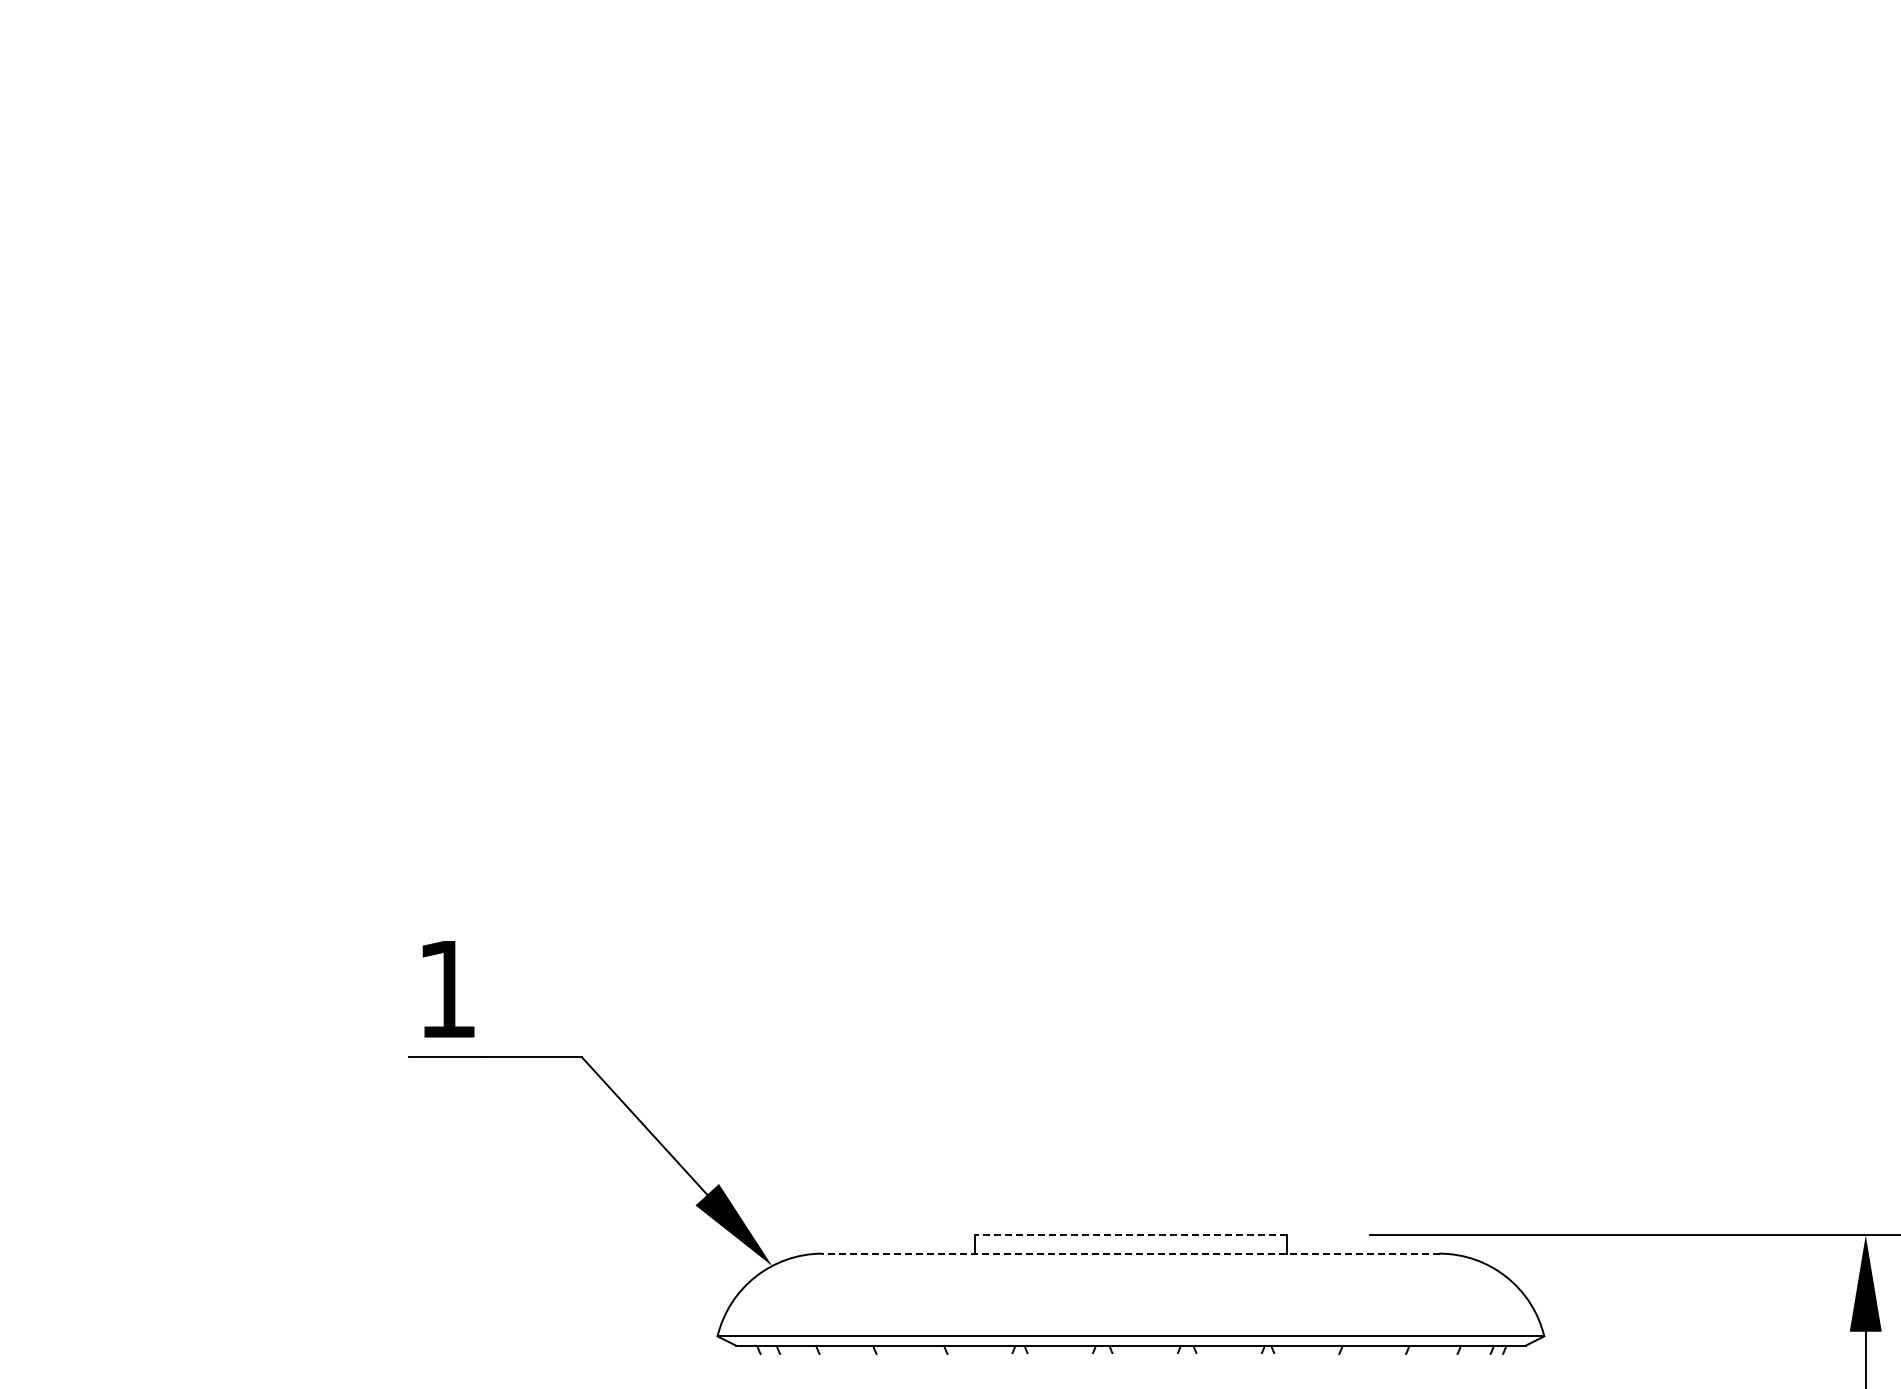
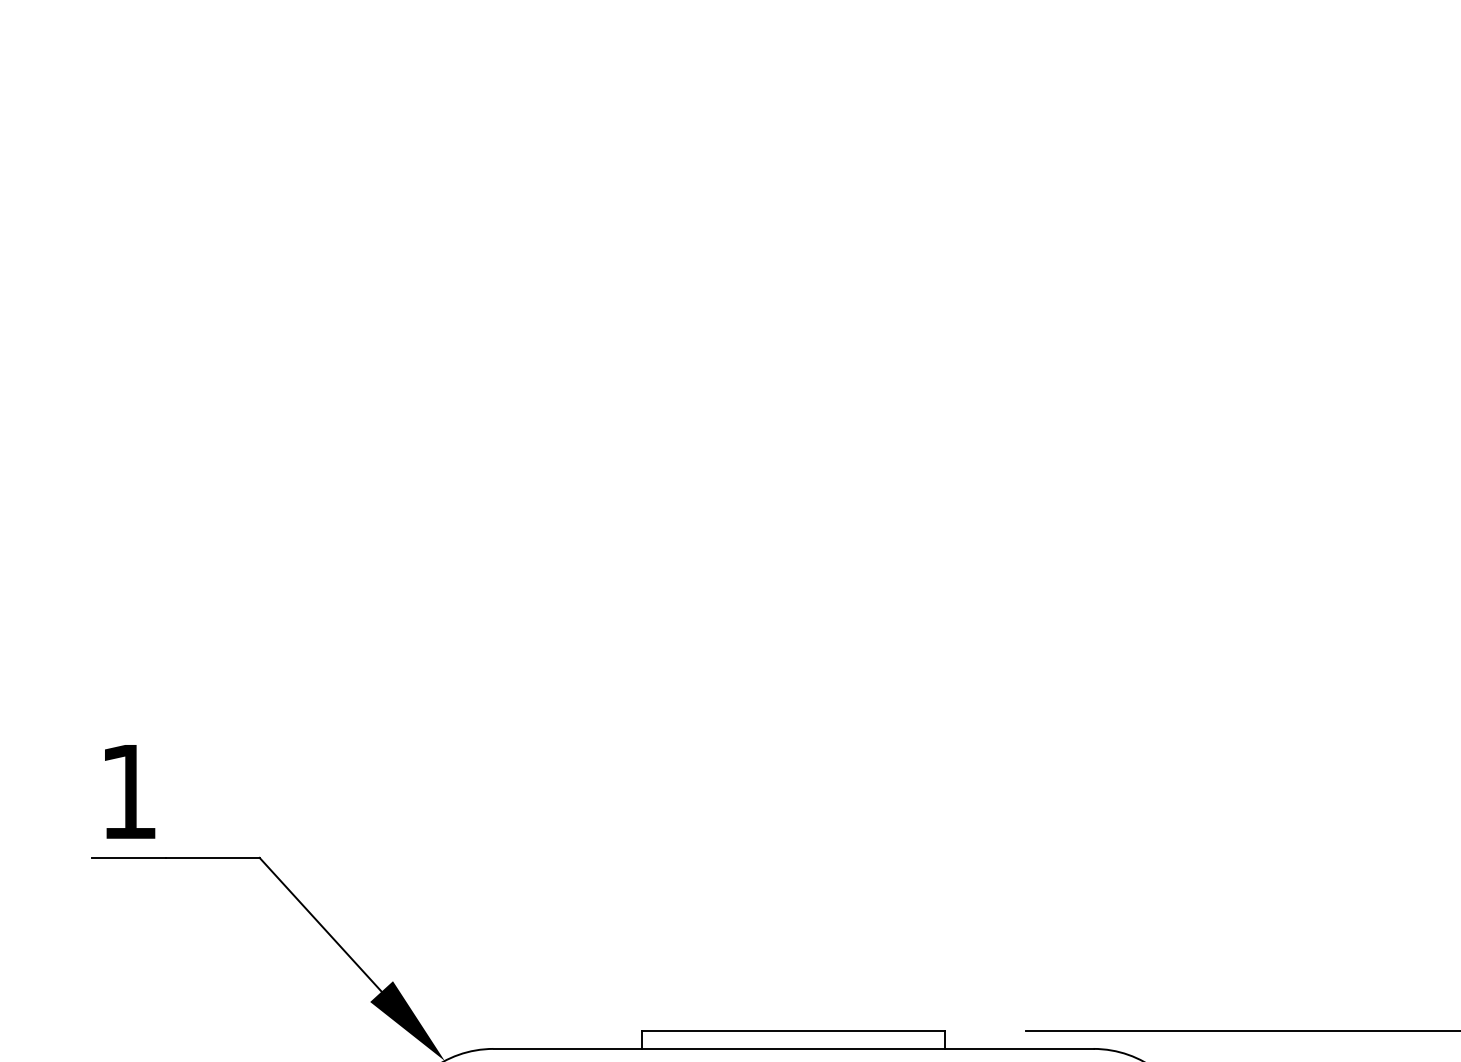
line: (1130, 1235) -> (793, 1031), dashed -> solid
line: (1130, 1253) -> (793, 1048), dashed -> solid

